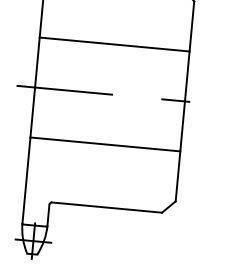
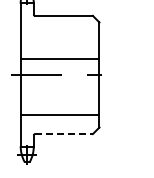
line: (113, 43) -> (59, 58), moved
line: (104, 144) -> (59, 115), moved
line: (107, 208) -> (64, 134), solid -> dashed

